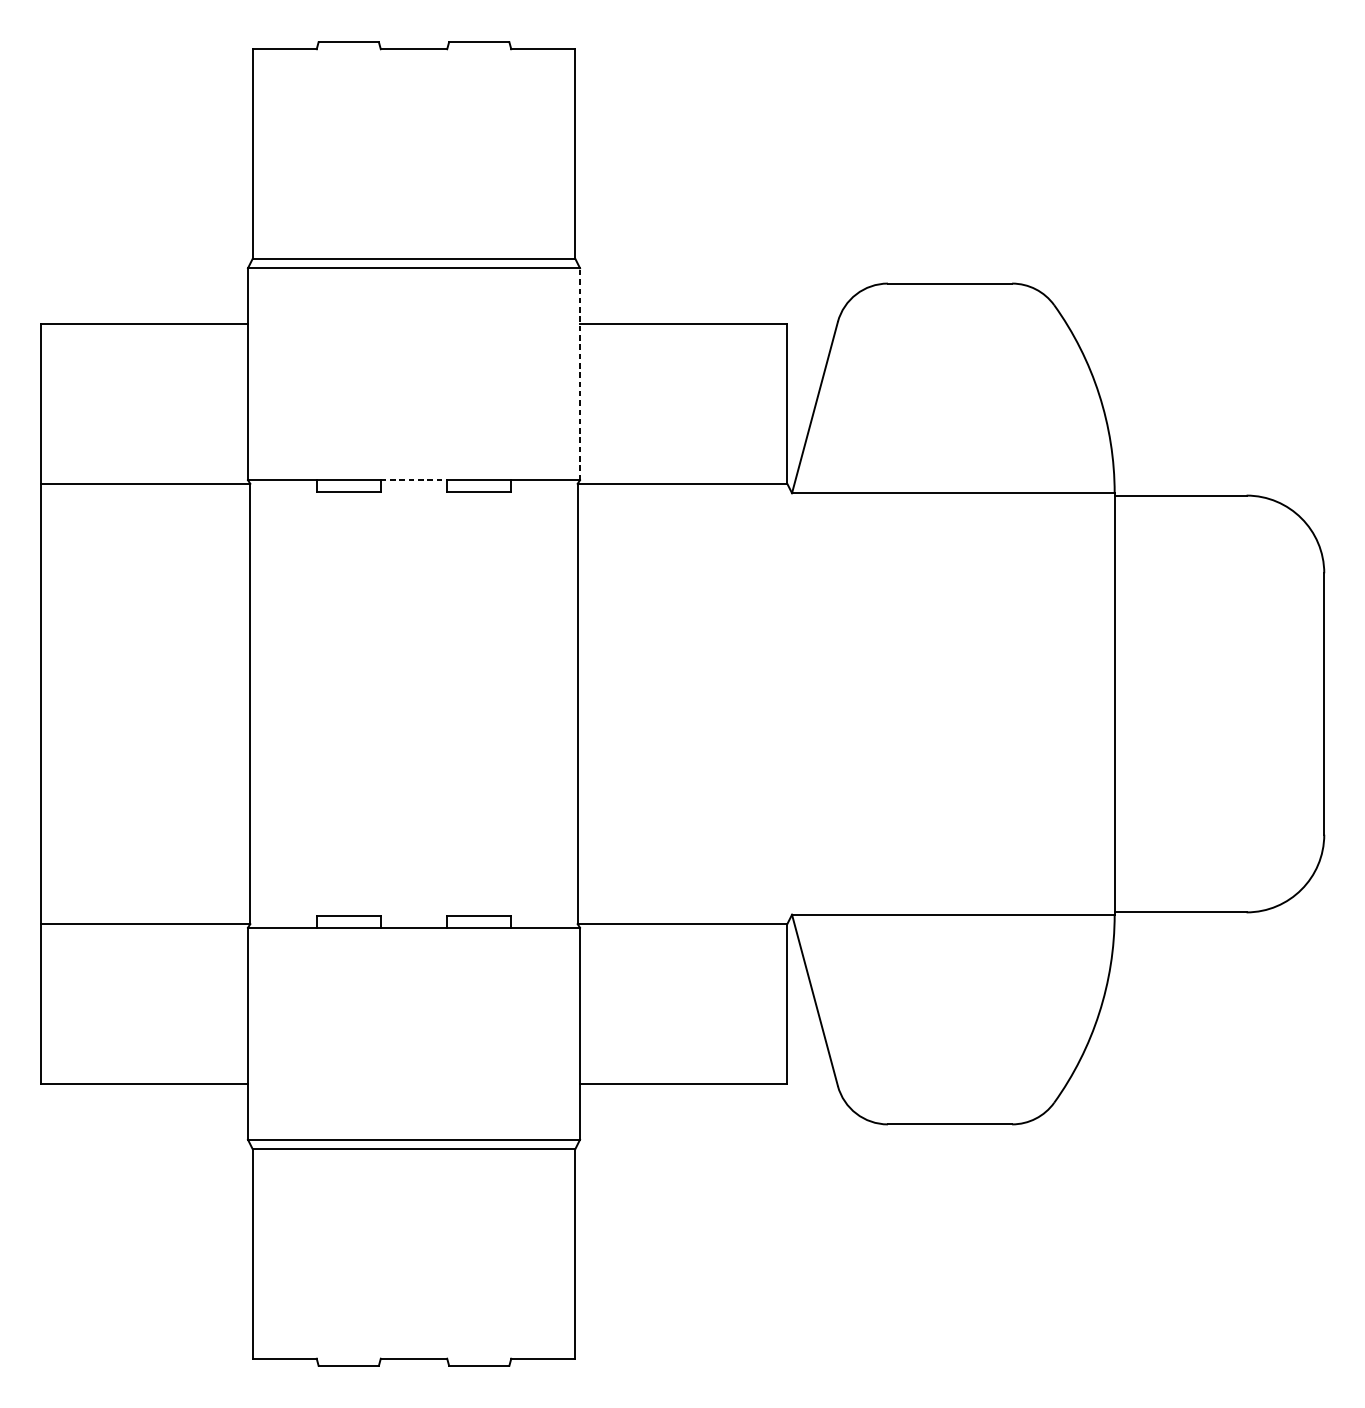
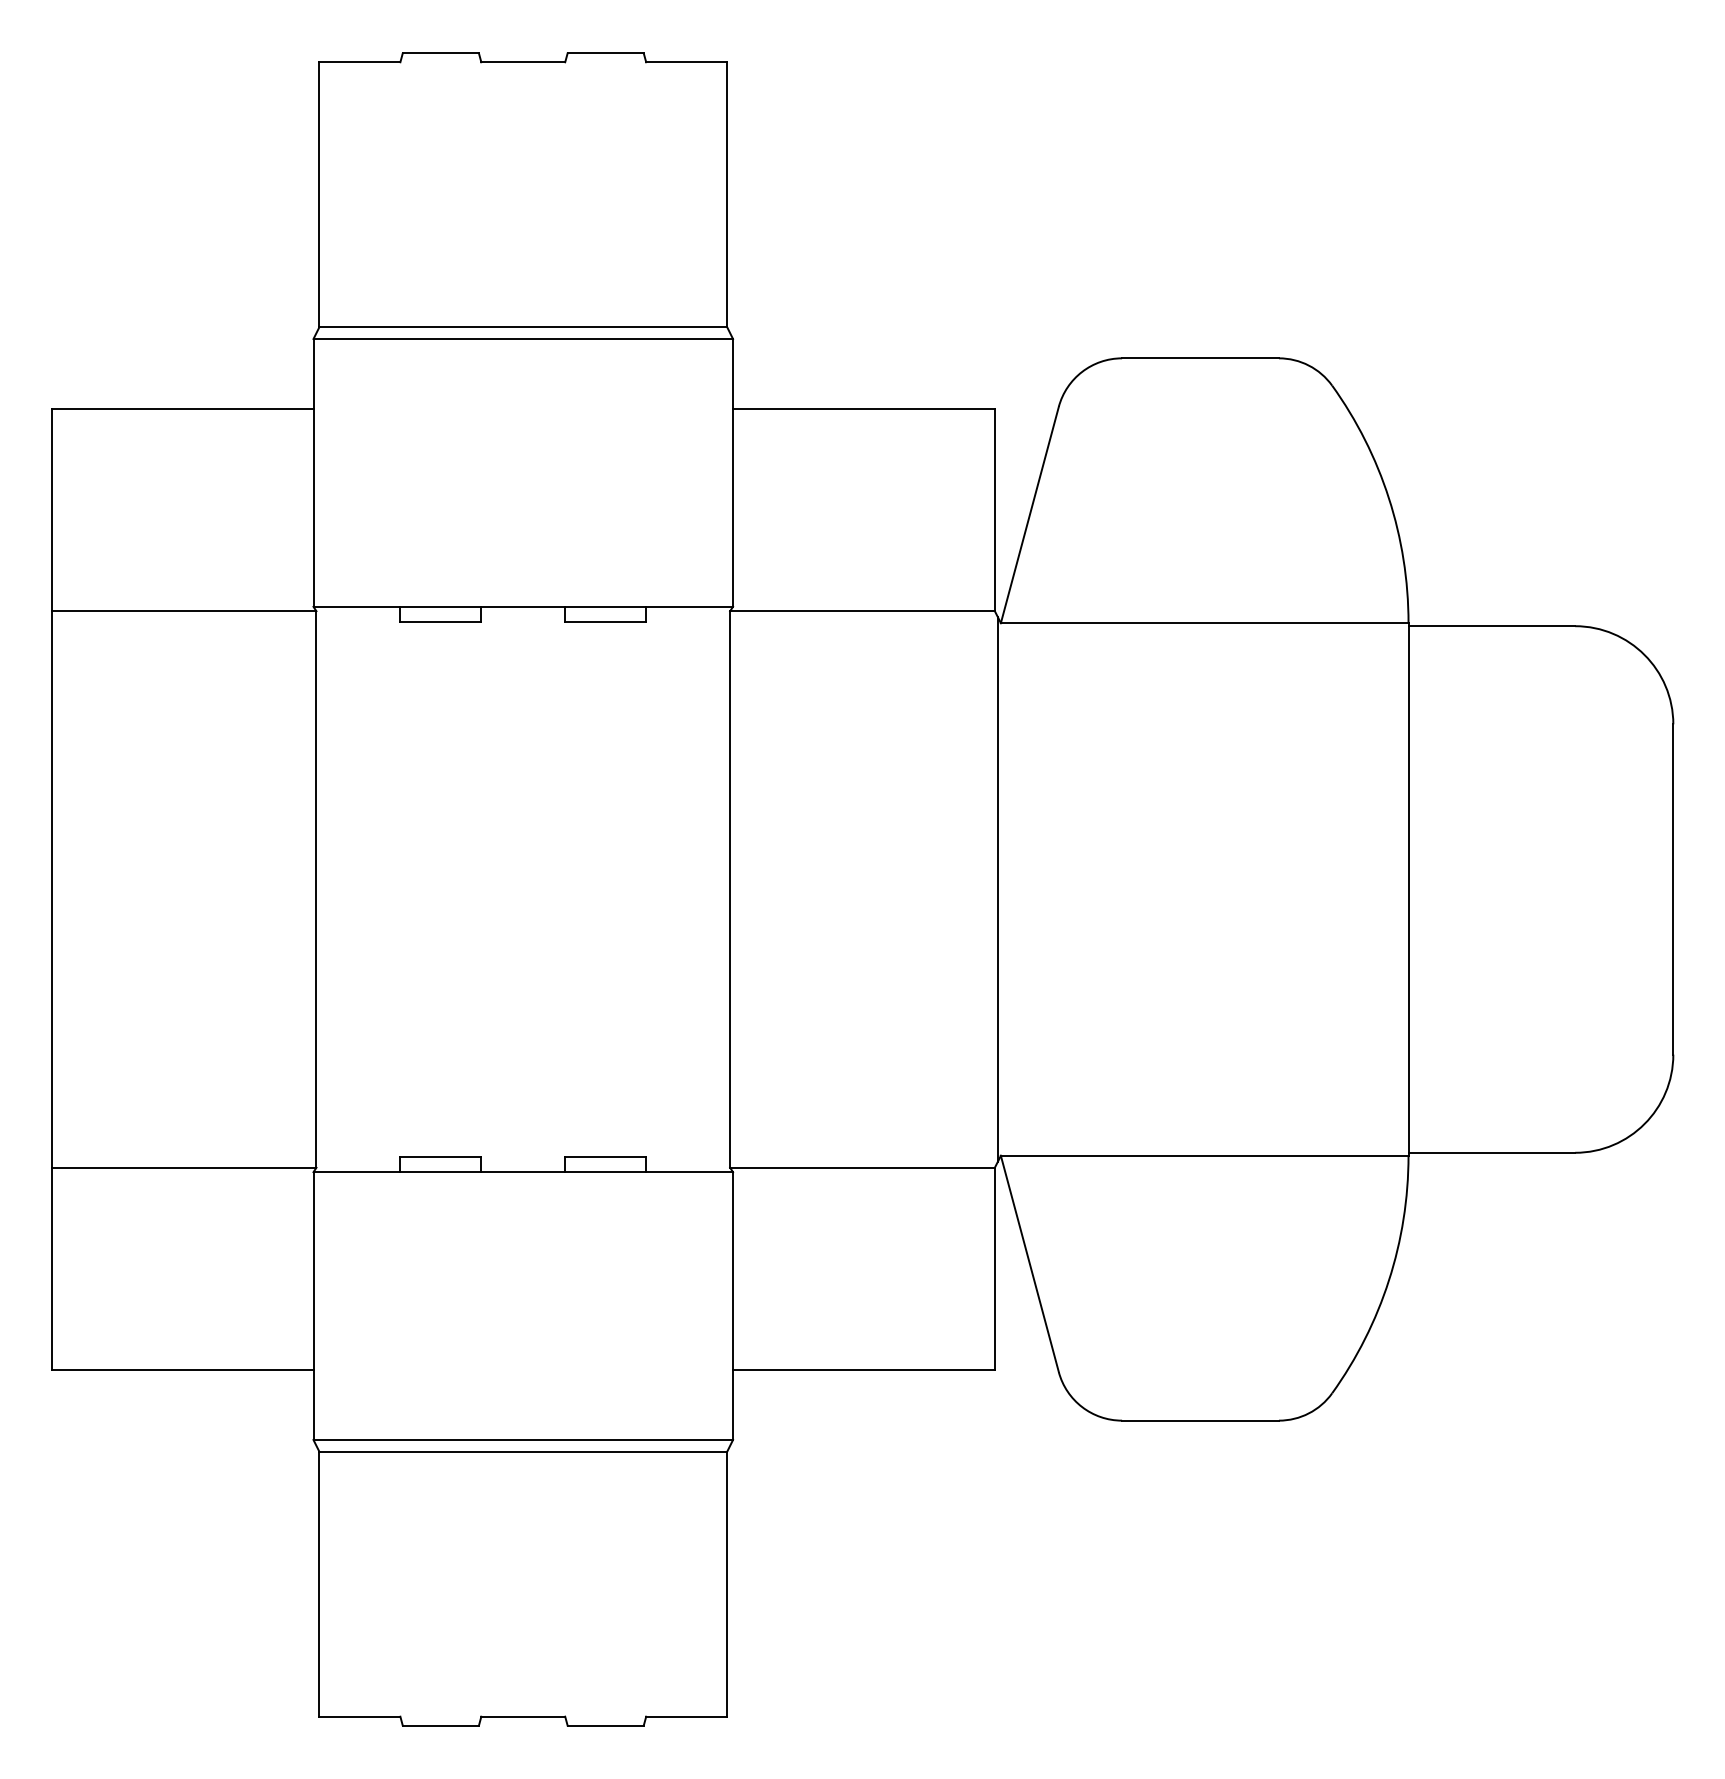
line: (580, 373) -> (733, 472), dashed -> solid
line: (414, 480) -> (523, 606), dashed -> solid
line: (789, 704) -> (997, 889), added

